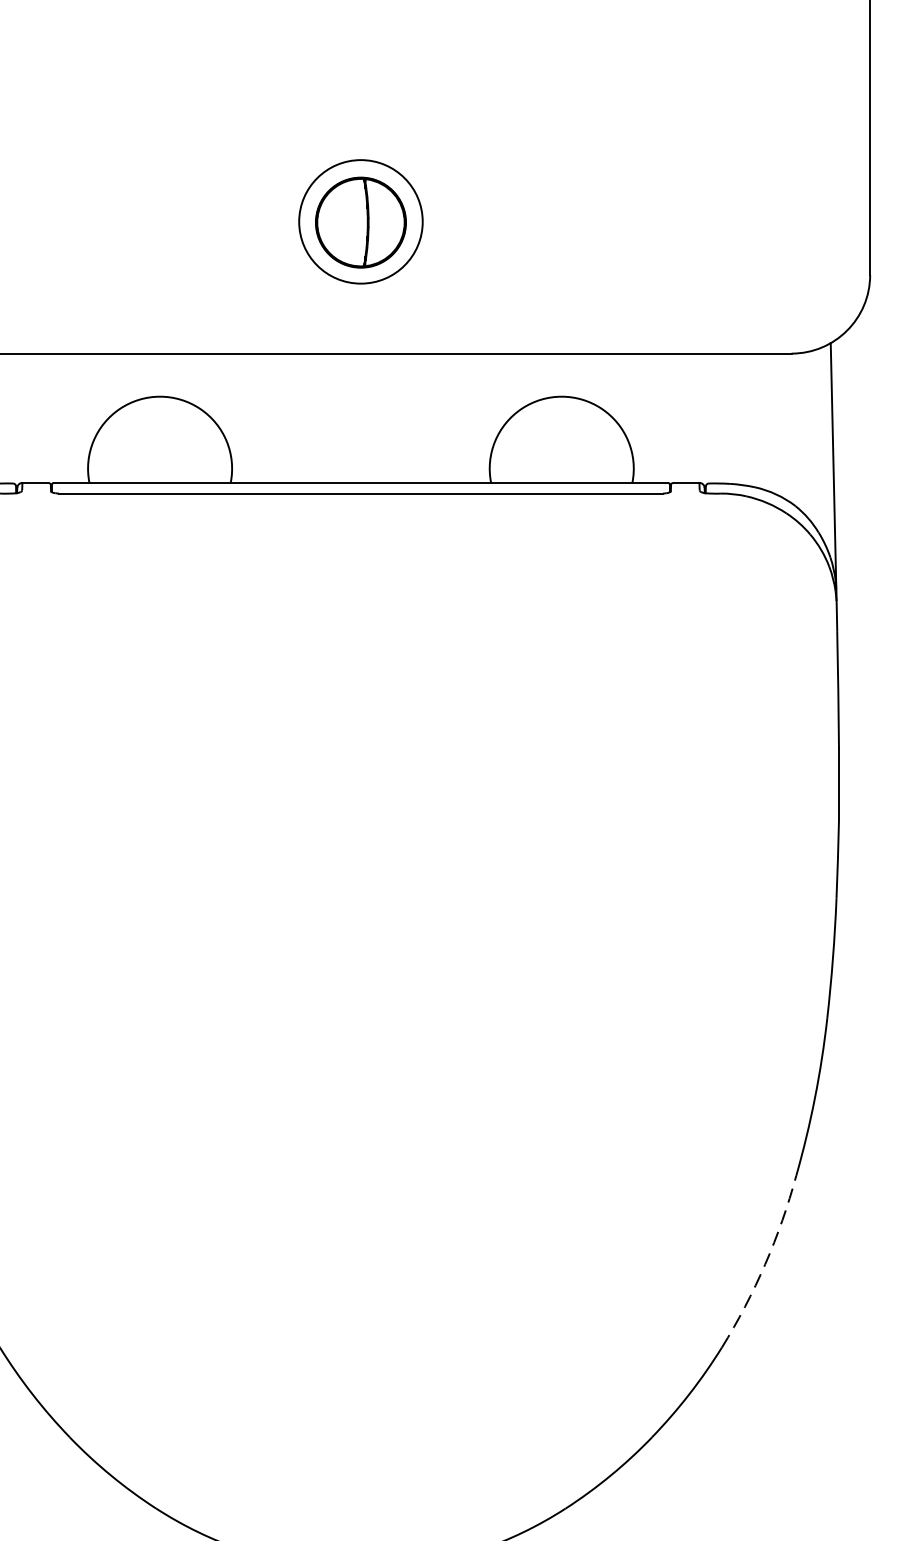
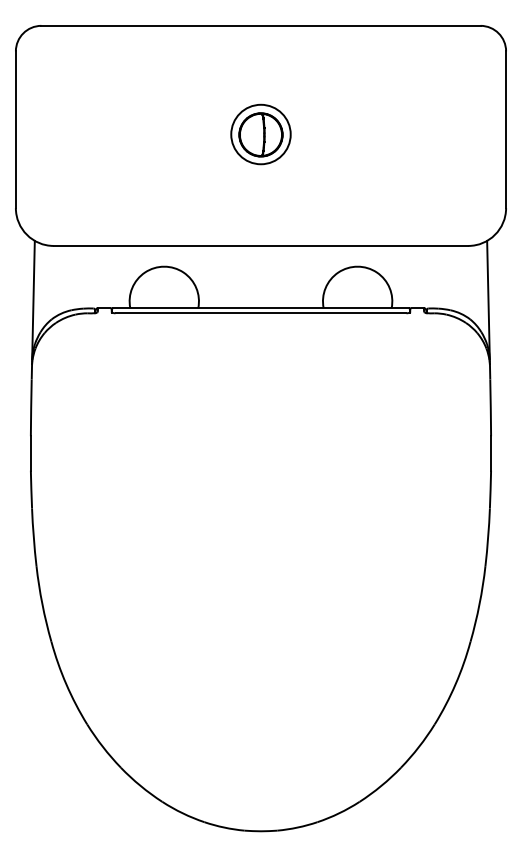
part: (359, 221) -> (260, 134), moved
arc: (765, 1264) -> (455, 684), dashed -> solid

